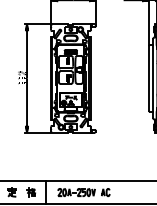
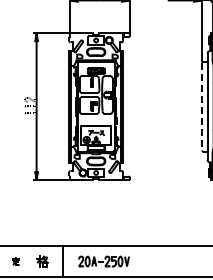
line: (149, 78) -> (202, 106), solid -> dashed
part: (11, 192) -> (15, 261), size x0.6
part: (105, 192) -> (143, 261), removed

